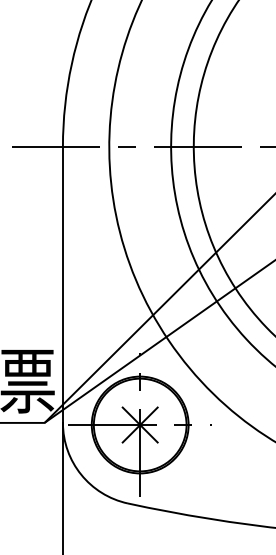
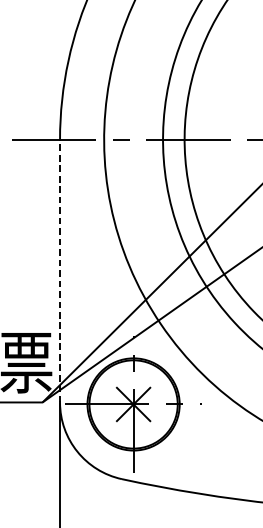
line: (62, 284) -> (59, 270), solid -> dashed

